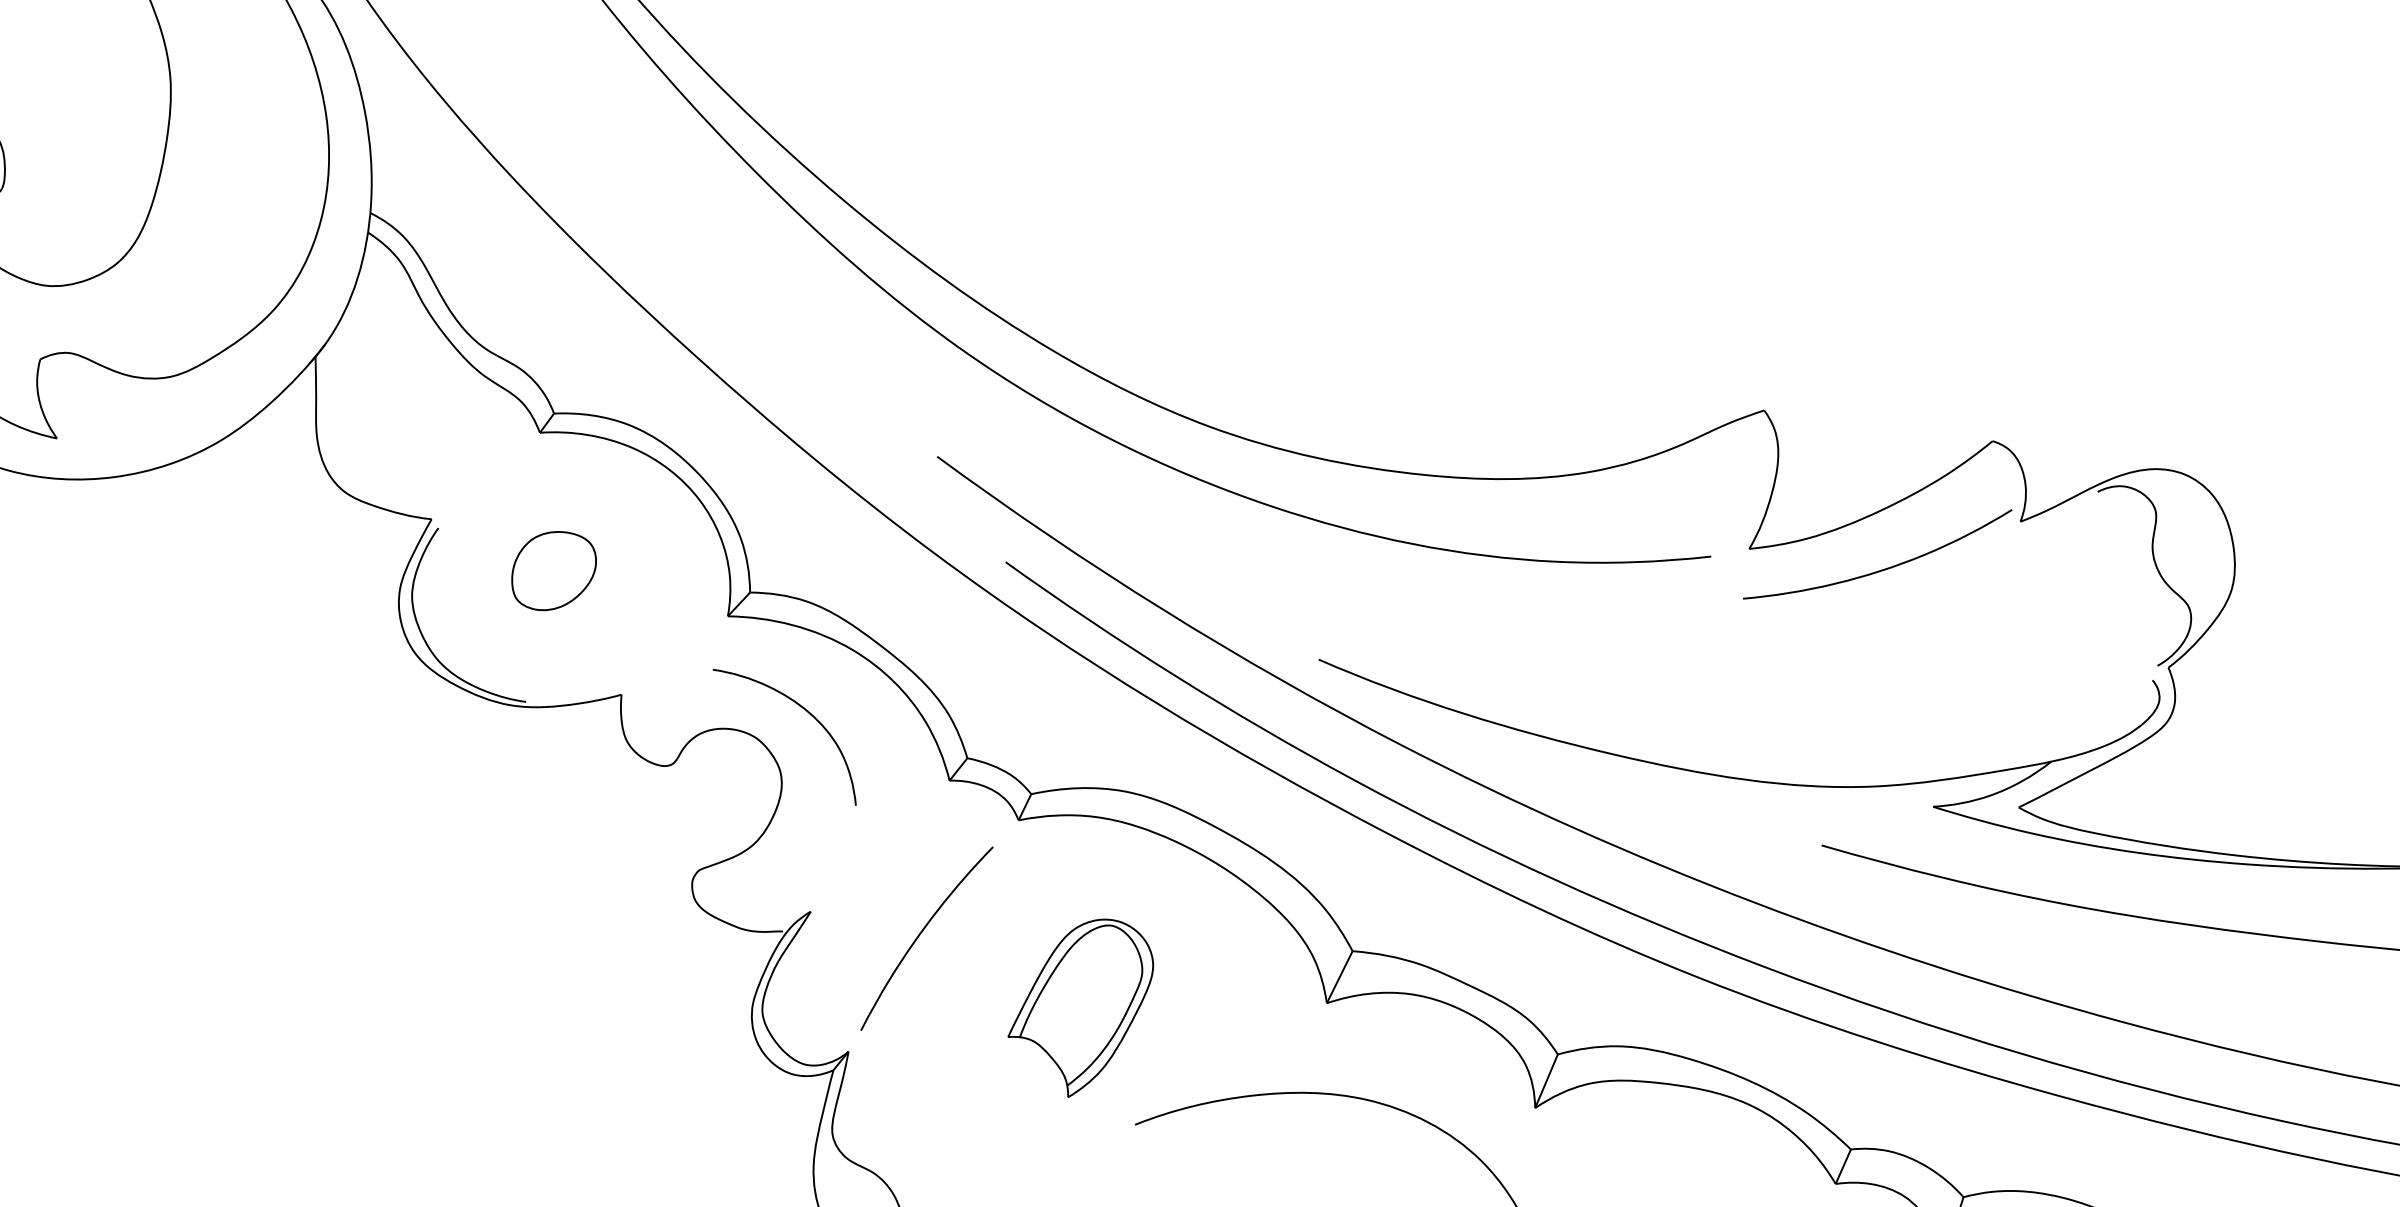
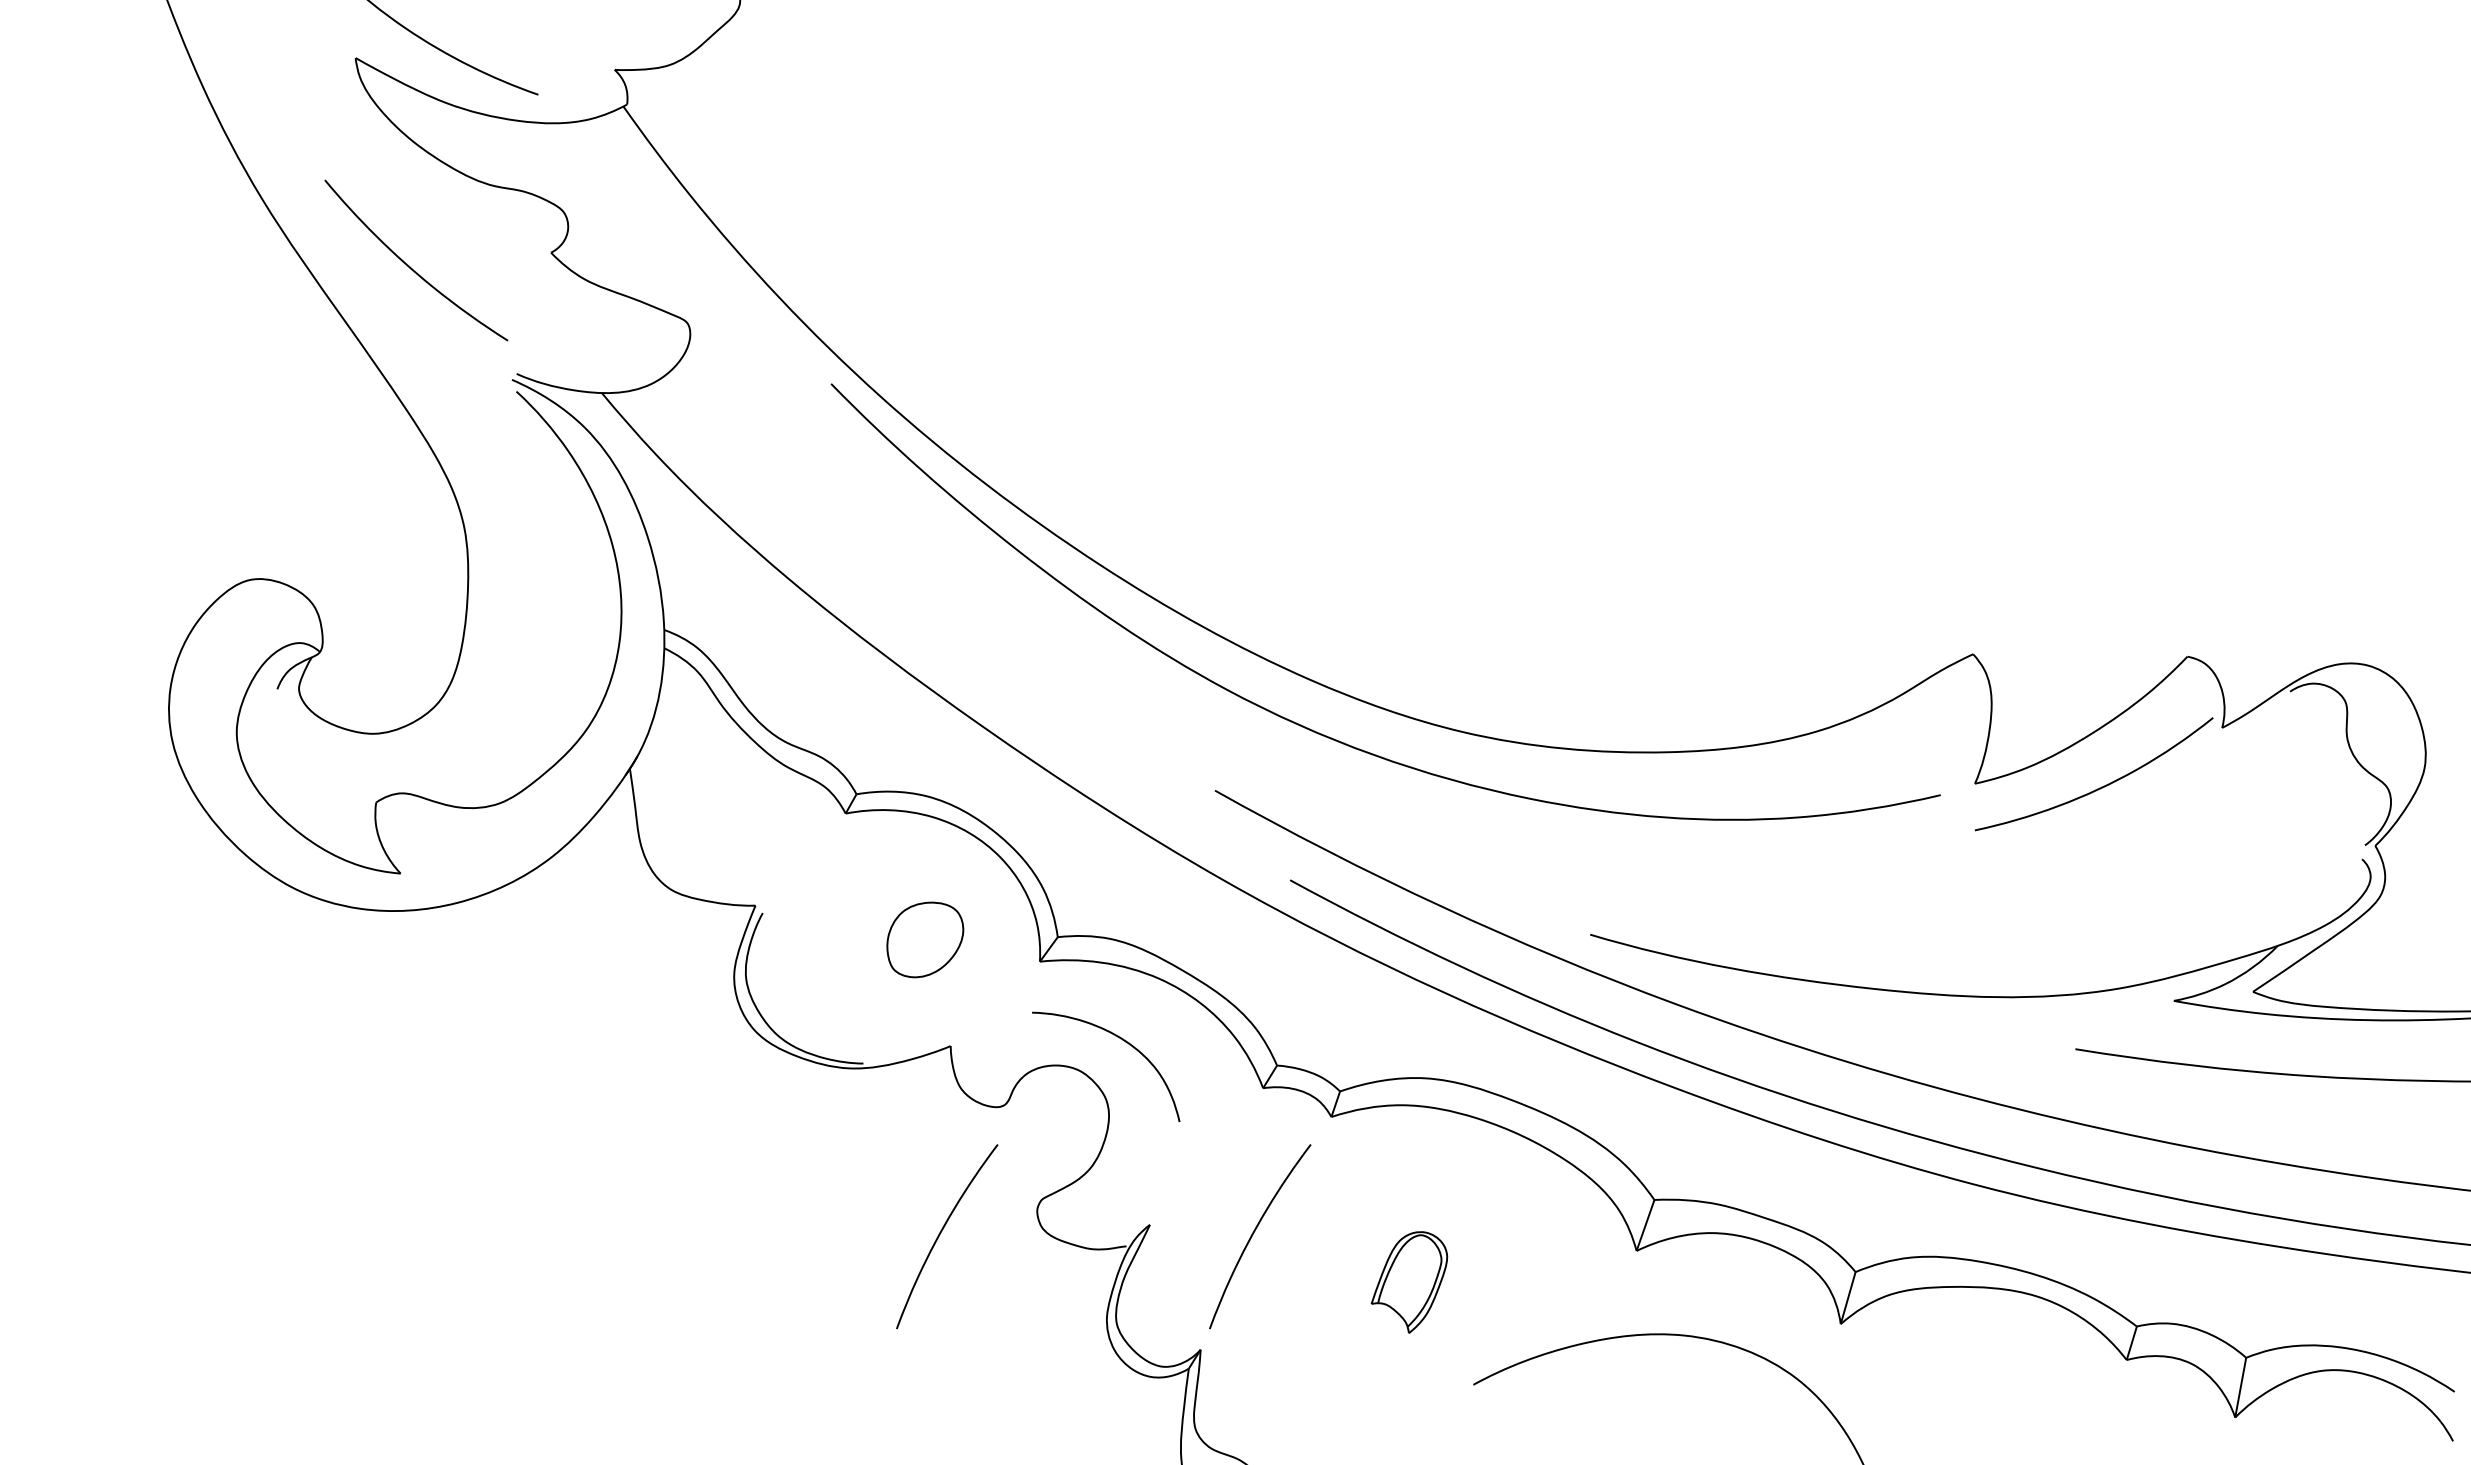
part: (554, 570) -> (925, 939), moved
curve: (587, 893) -> (941, 1233), added
part: (1080, 1007) -> (1409, 1282), size x0.6

